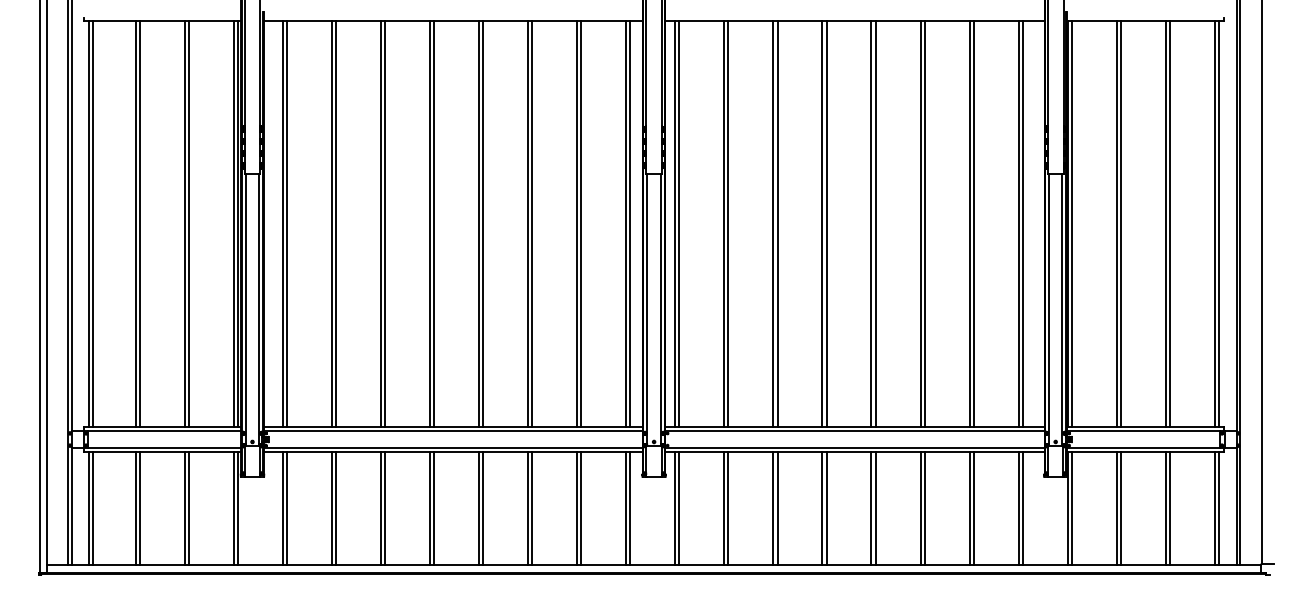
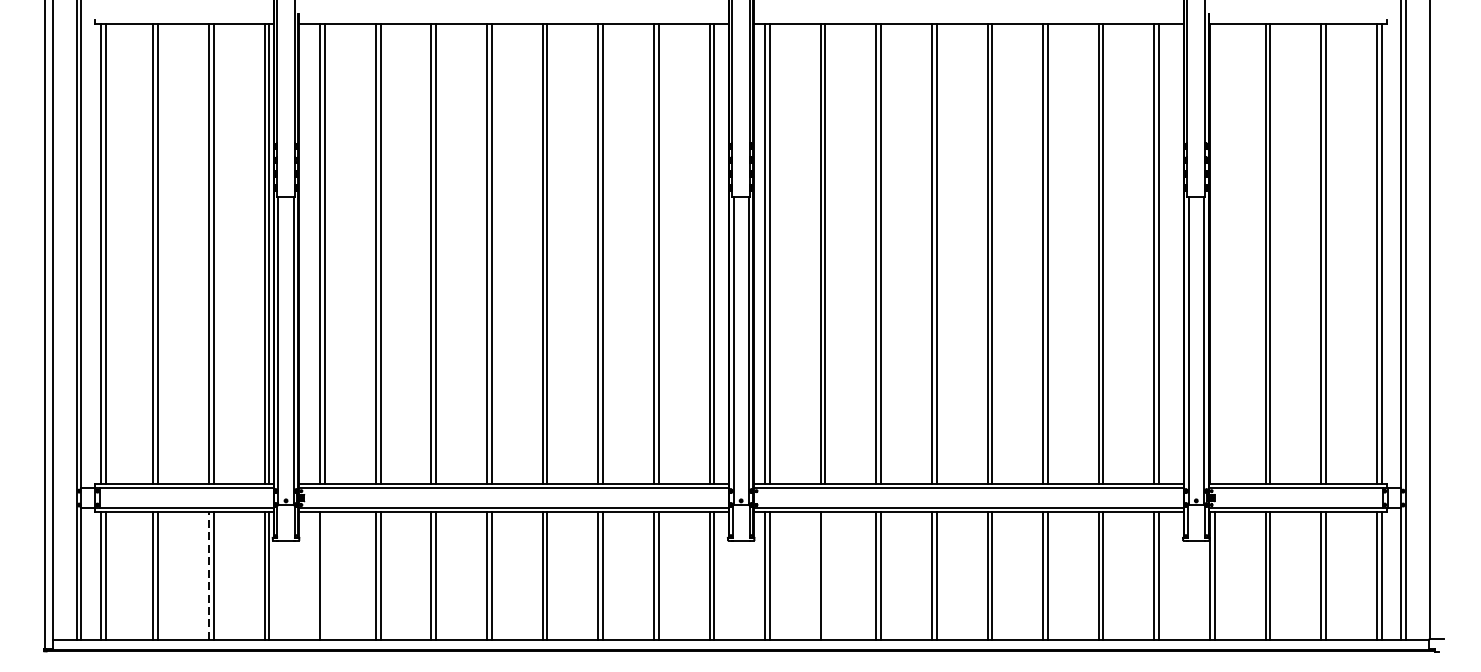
line: (1071, 224) -> (1214, 254), removed
line: (184, 507) -> (208, 575), solid -> dashed
line: (286, 507) -> (324, 575), removed
line: (728, 507) -> (825, 575), removed

